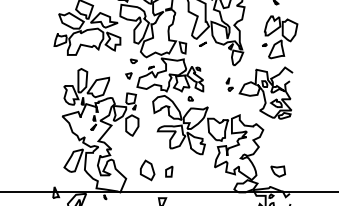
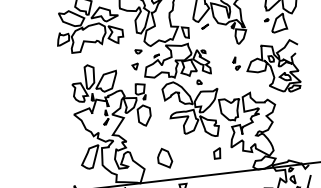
part: (169, 171) -> (217, 153), moved
part: (278, 171) -> (295, 144), removed

